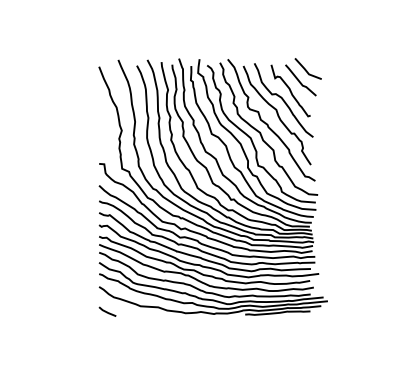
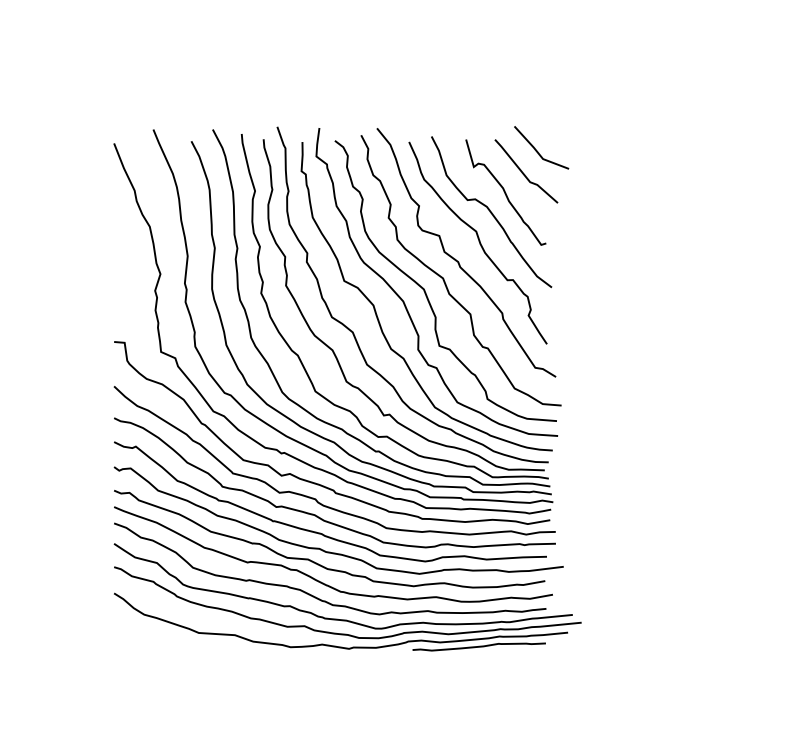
line: (107, 311) -> (131, 643), removed

